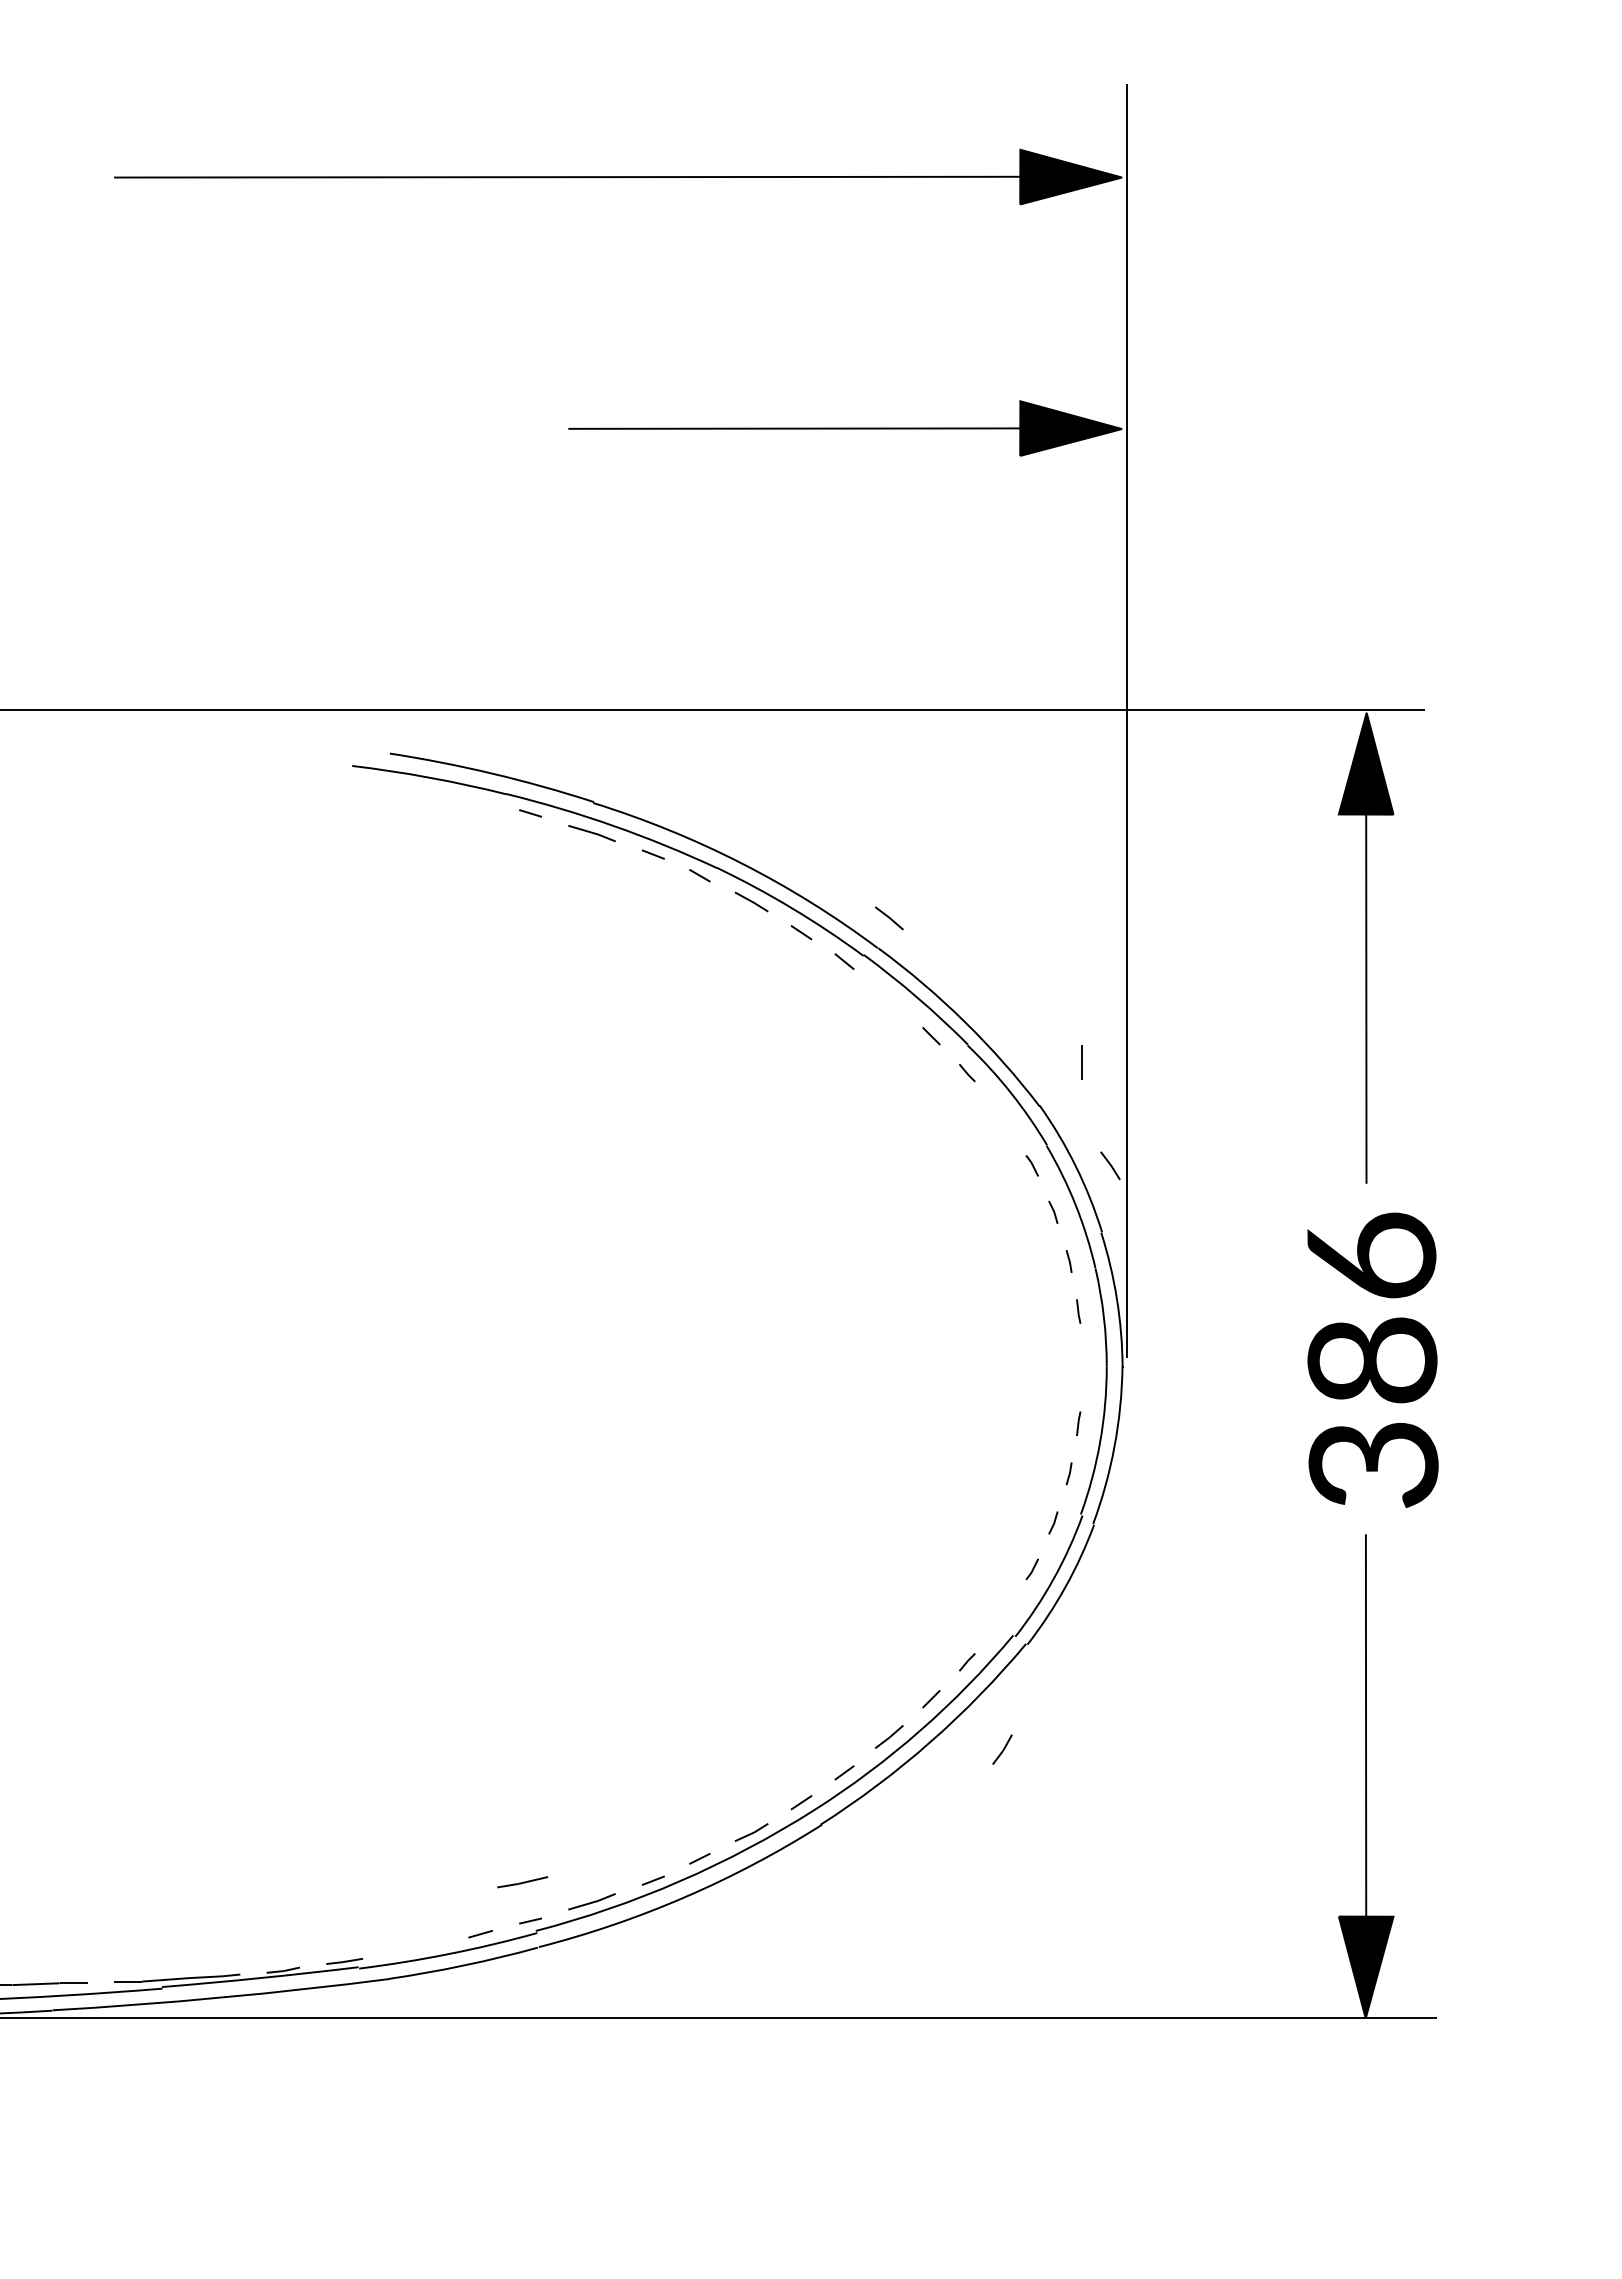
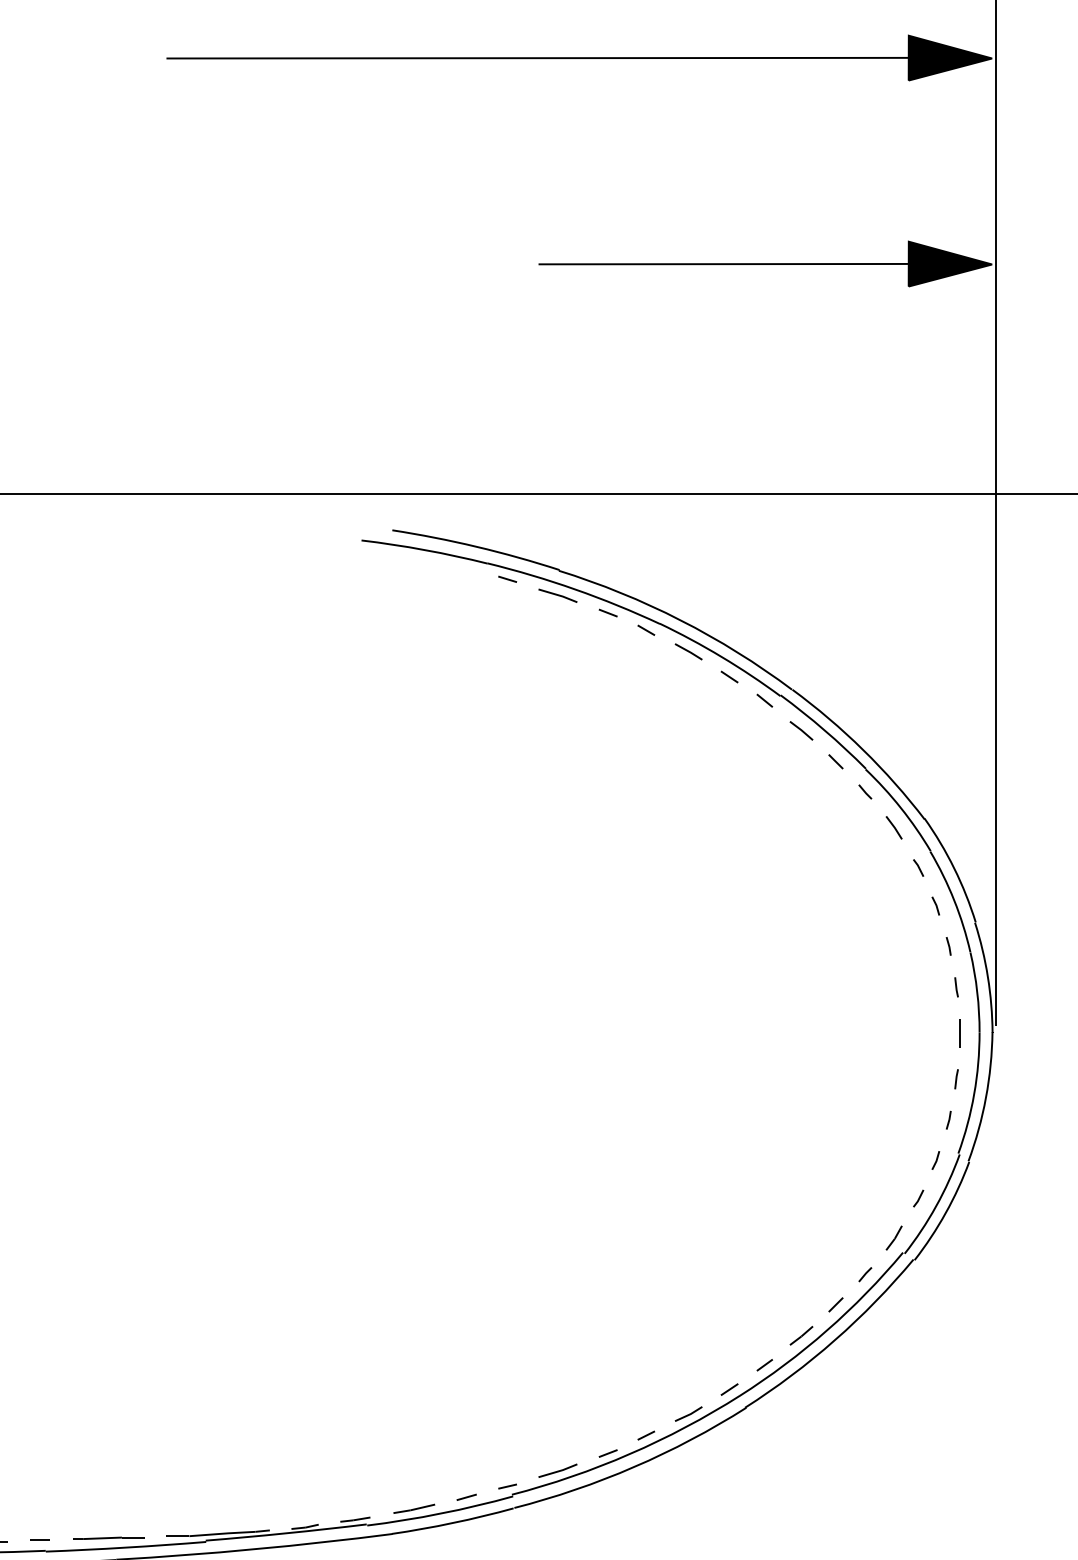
line: (889, 918) -> (801, 730), moved
line: (1081, 1062) -> (958, 1033), moved
line: (1110, 1165) -> (894, 827), moved
part: (1002, 1749) -> (894, 1237), moved
line: (522, 1882) -> (414, 1509), moved

